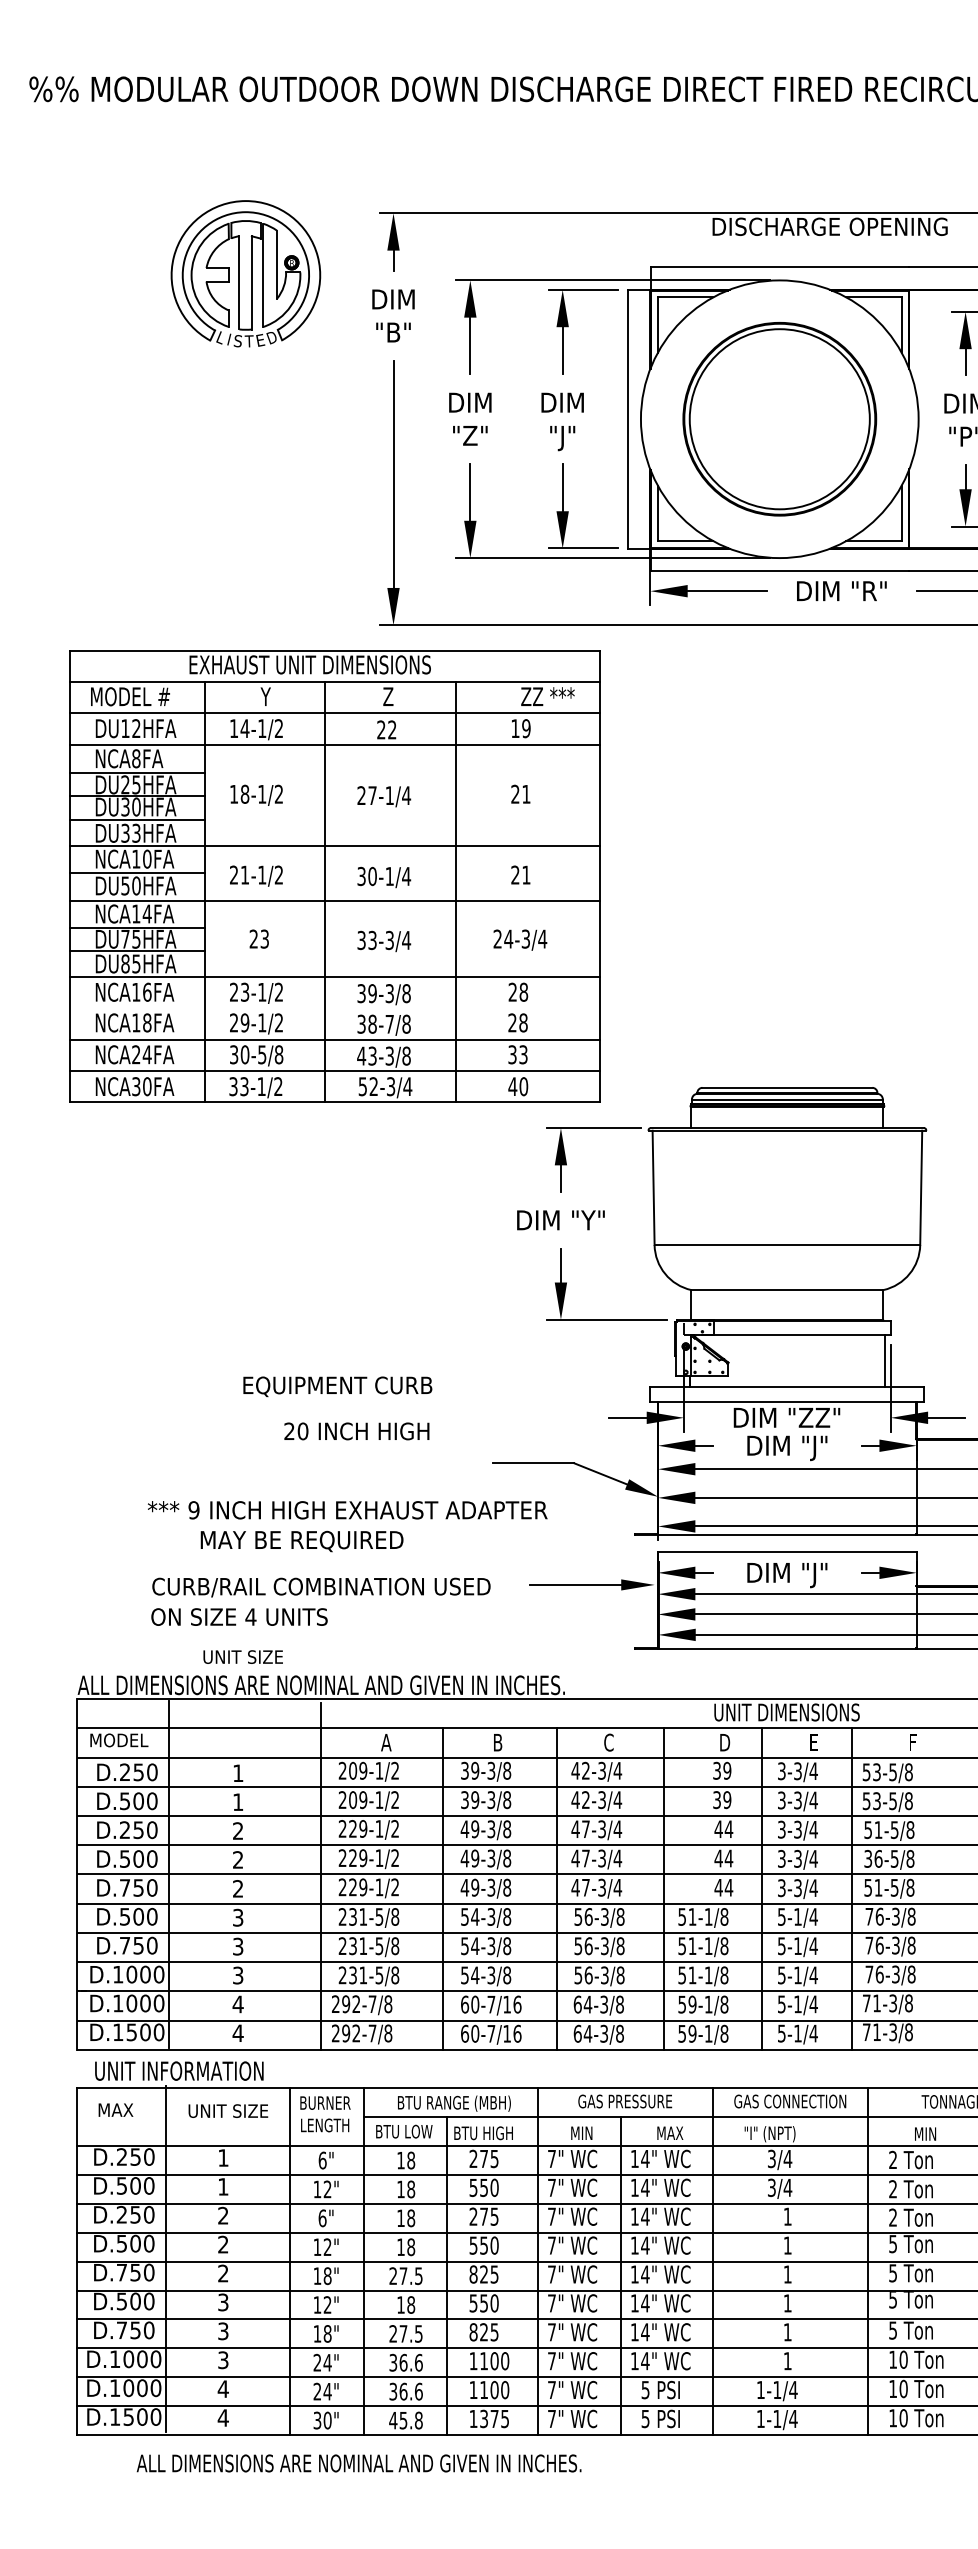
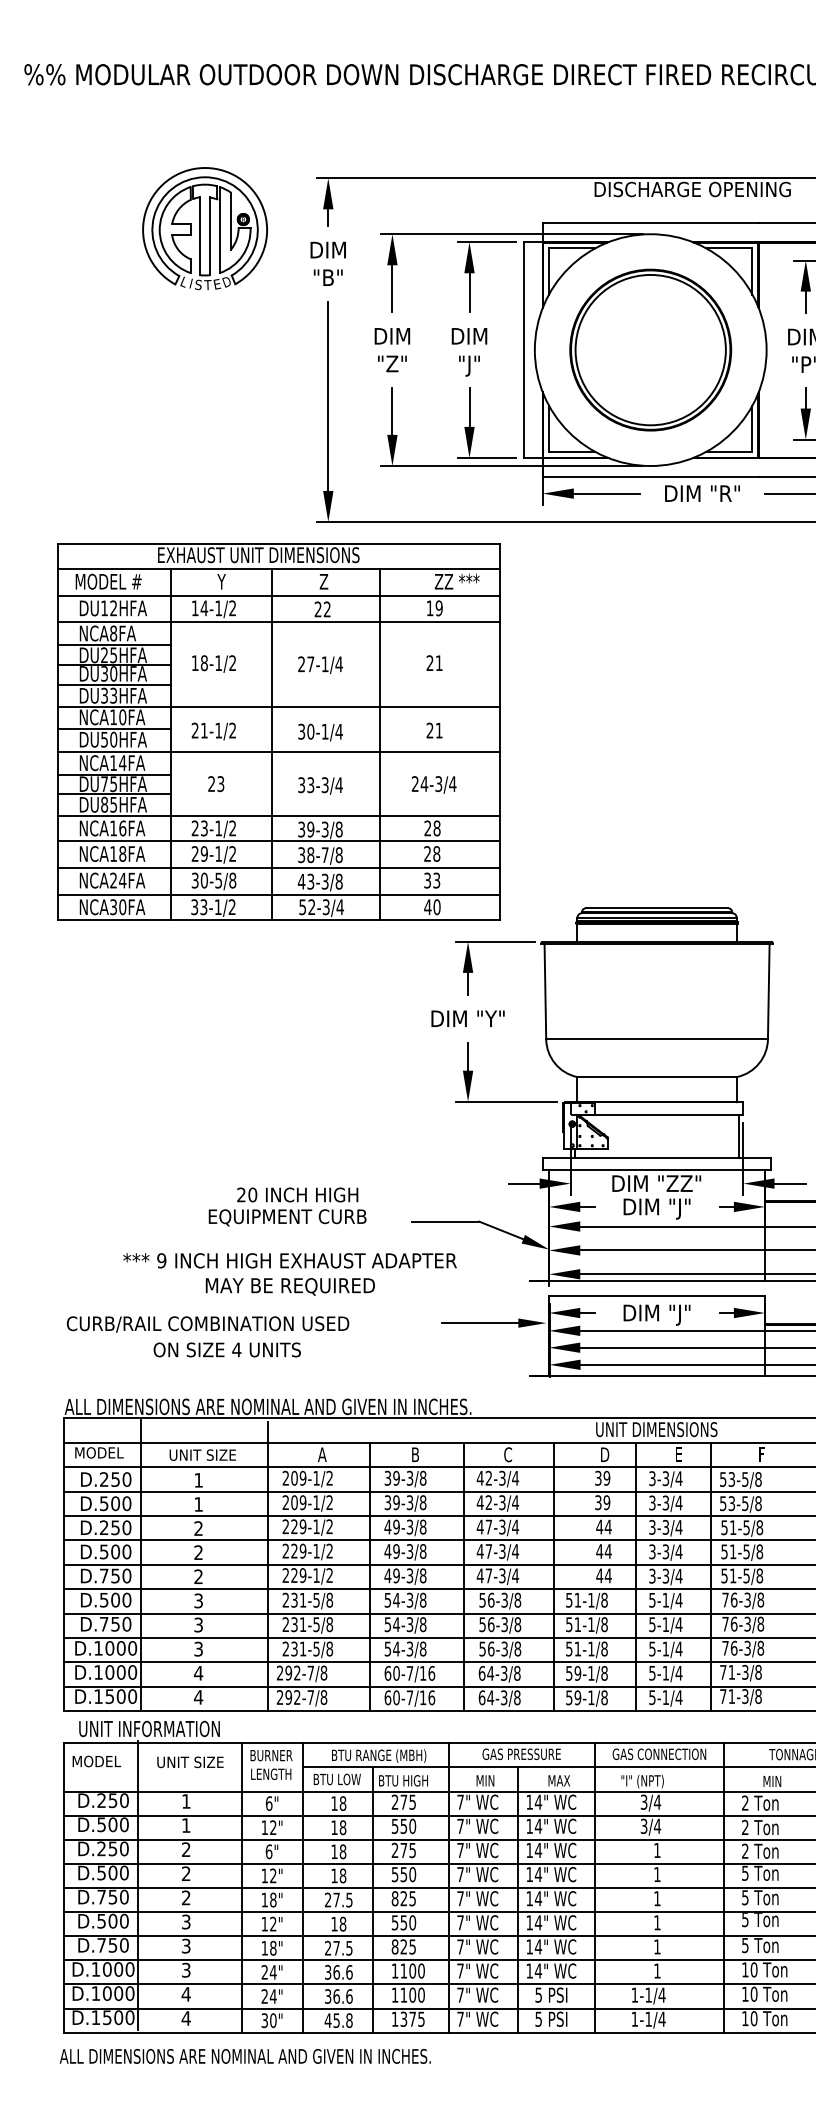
line: (334, 1007) -> (279, 841), added
text: (337, 1386) -> (287, 1217), moved
text: (301, 1541) -> (289, 1286), moved
text: (321, 1587) -> (208, 1324), moved
text: (239, 1616) -> (227, 1349), moved
text: (242, 1656) -> (202, 1454), moved
text: (873, 1858) -> (728, 1551), 36-5/8 -> 51-5/8
text: (116, 2110) -> (97, 1761), MAX -> MODEL
text: (358, 2463) -> (244, 2056), moved

